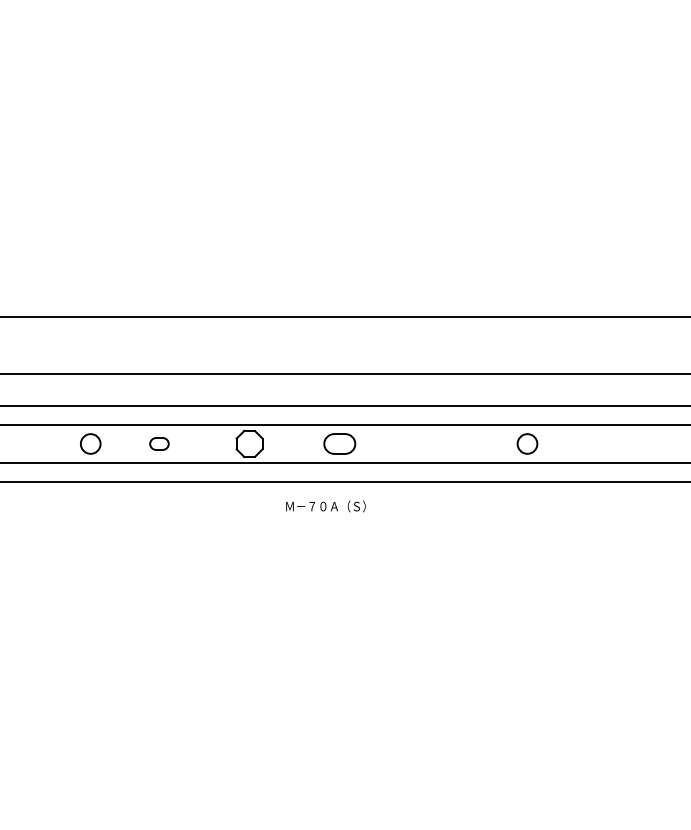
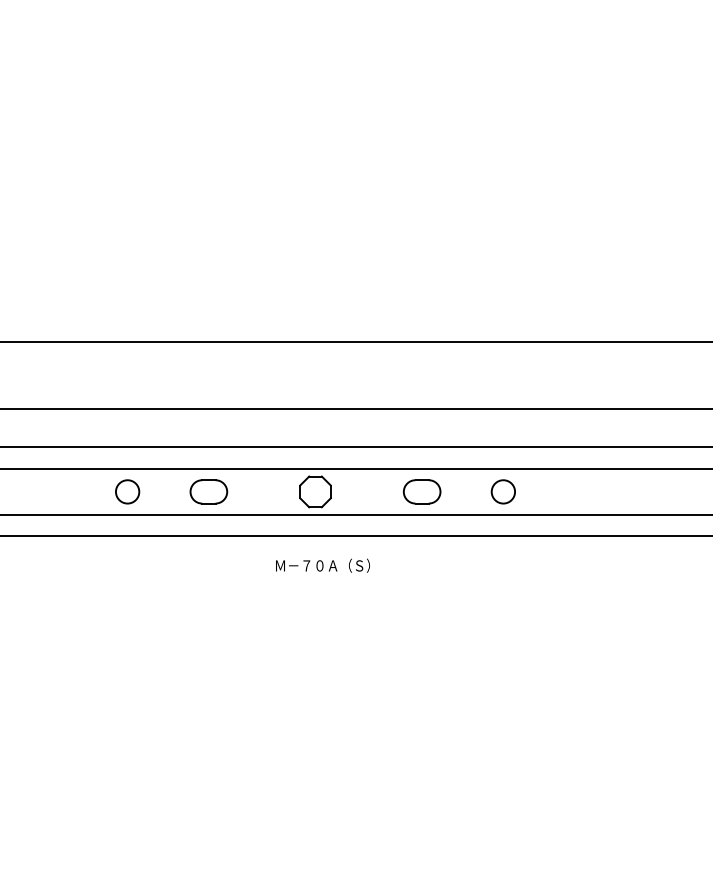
part: (159, 443) -> (208, 491), size x1.67
circle: (527, 443) -> (503, 491), moved
text: (325, 506) -> (322, 565), moved

